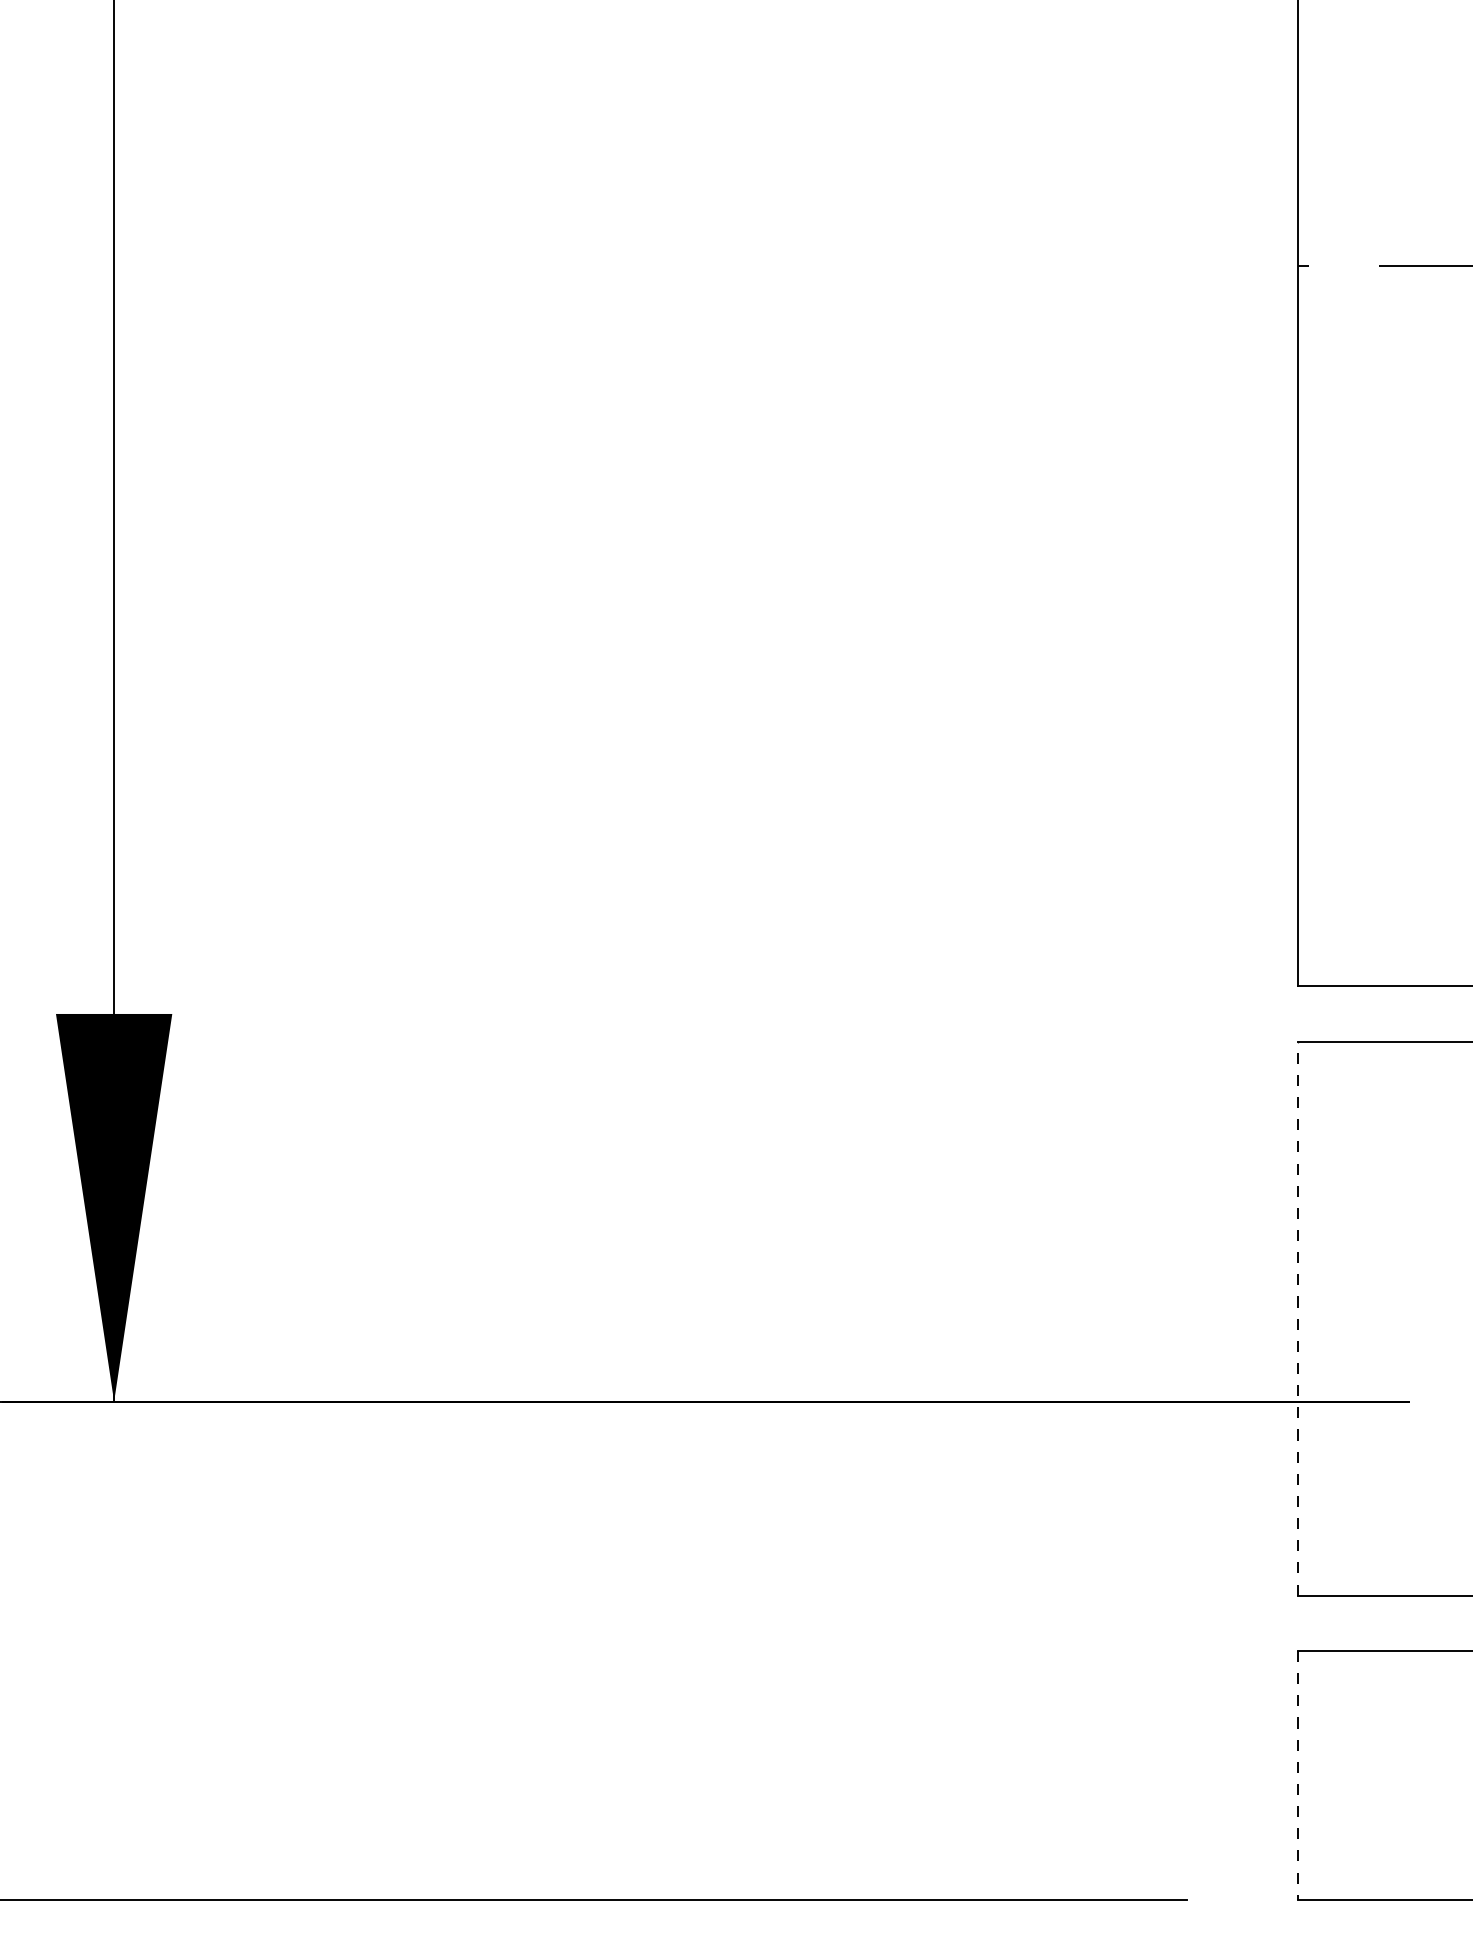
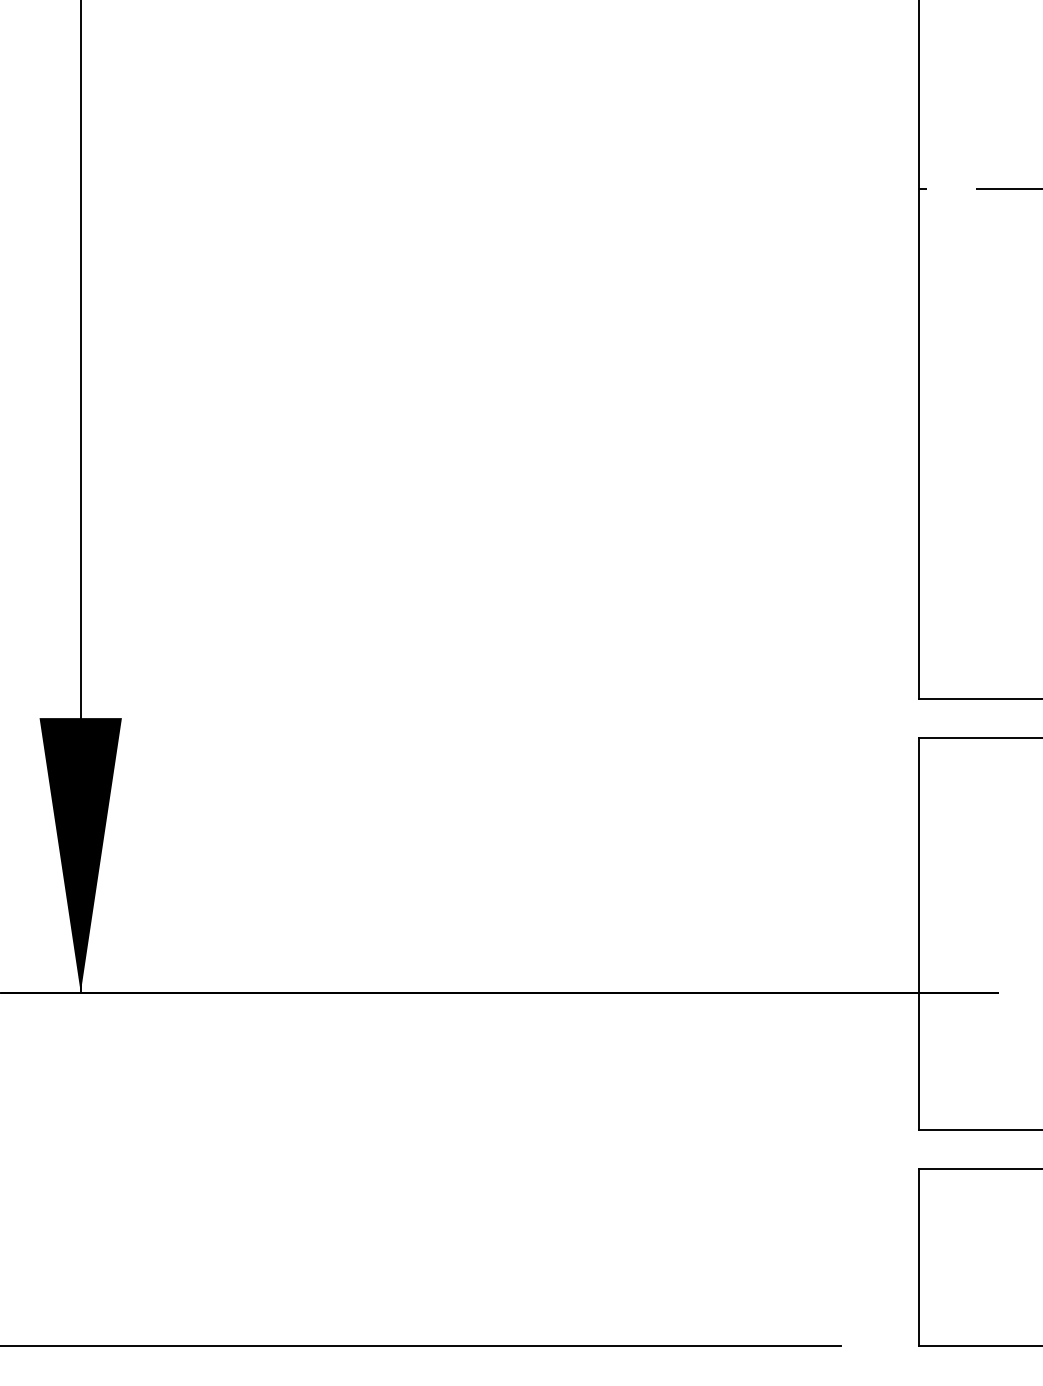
line: (1298, 1318) -> (919, 933), dashed -> solid
line: (1298, 1775) -> (919, 1257), dashed -> solid

